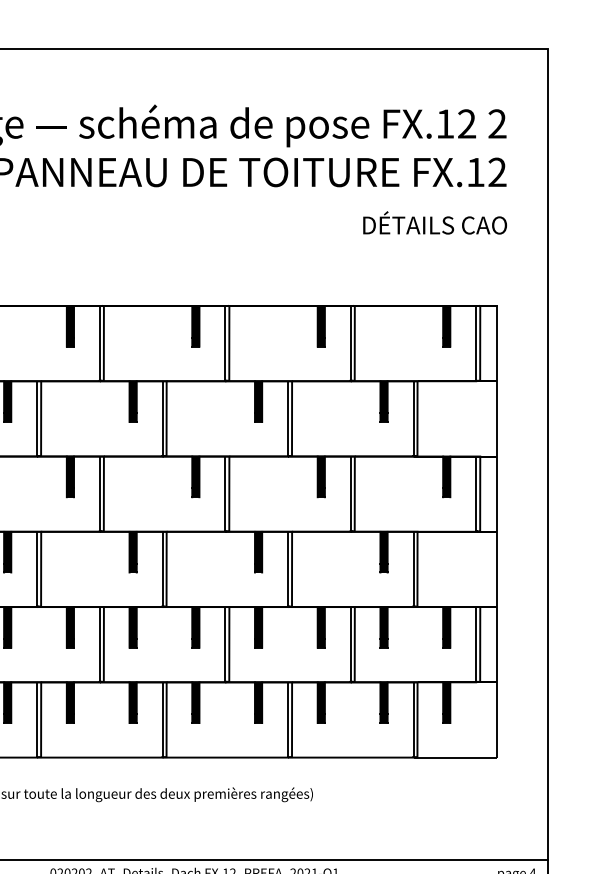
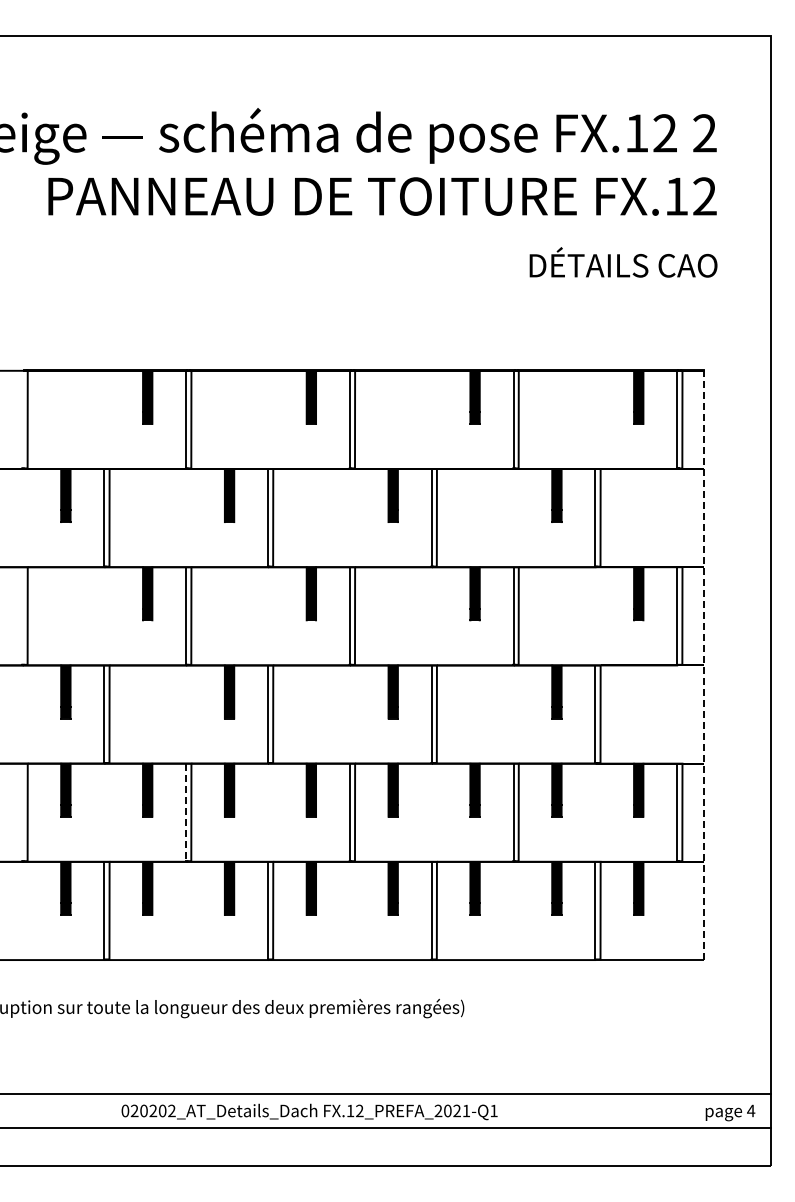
line: (497, 531) -> (704, 665), solid -> dashed
line: (100, 644) -> (186, 812), solid -> dashed

